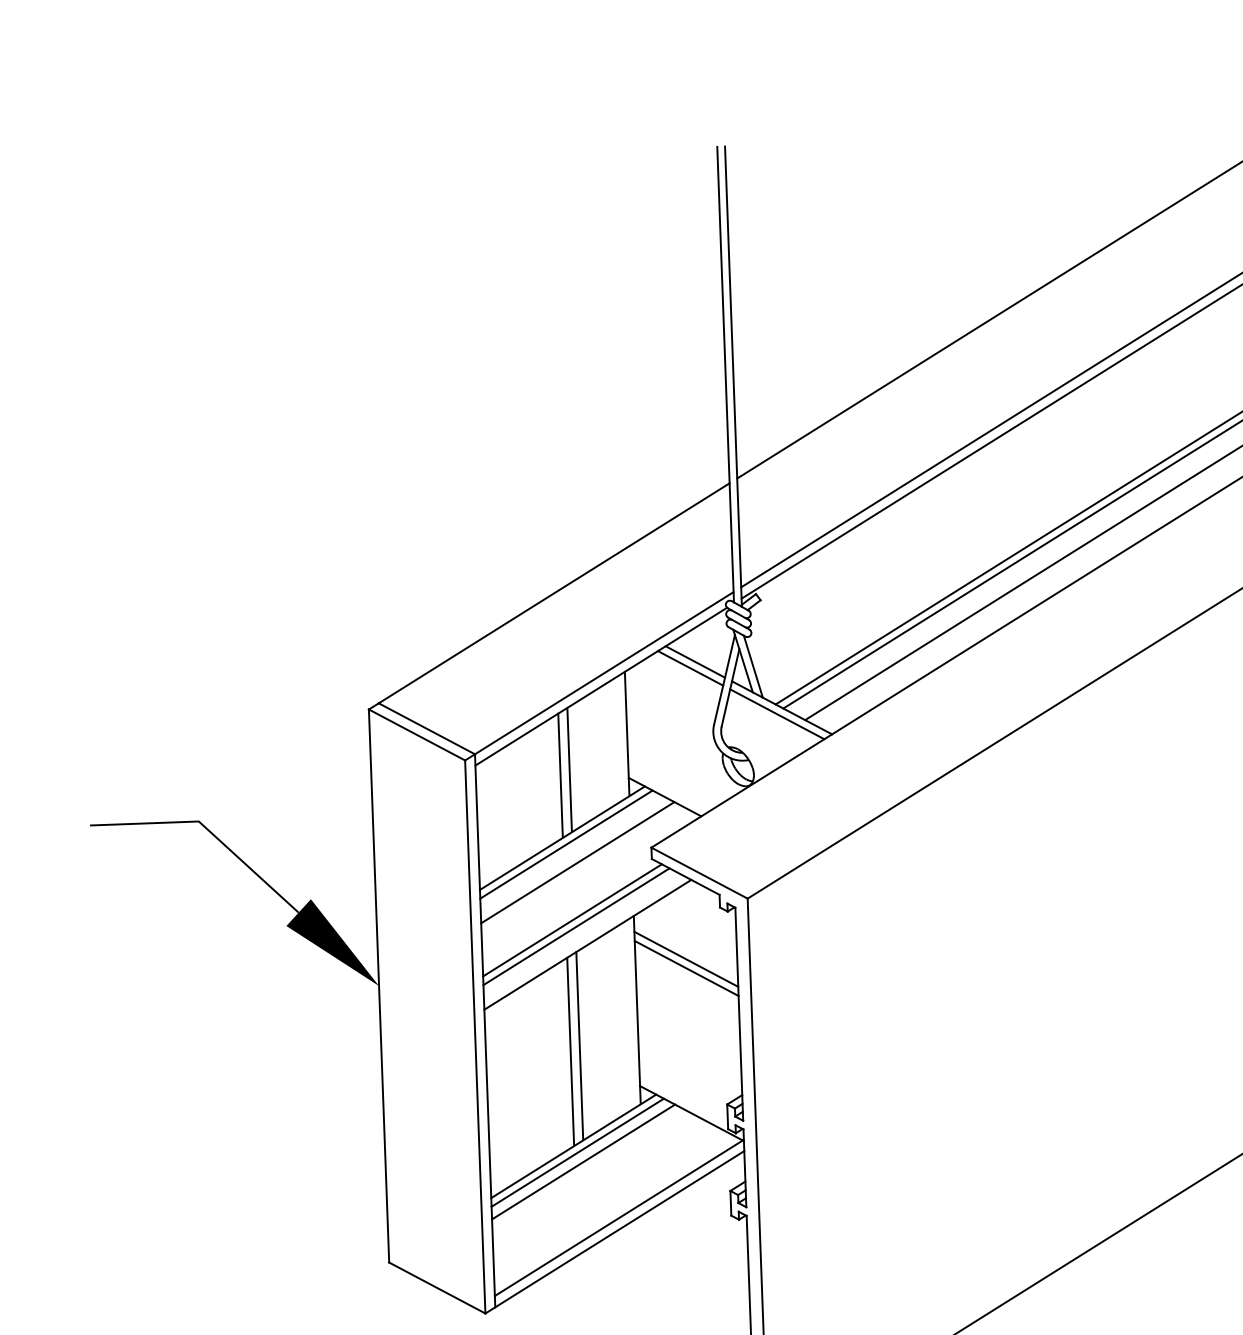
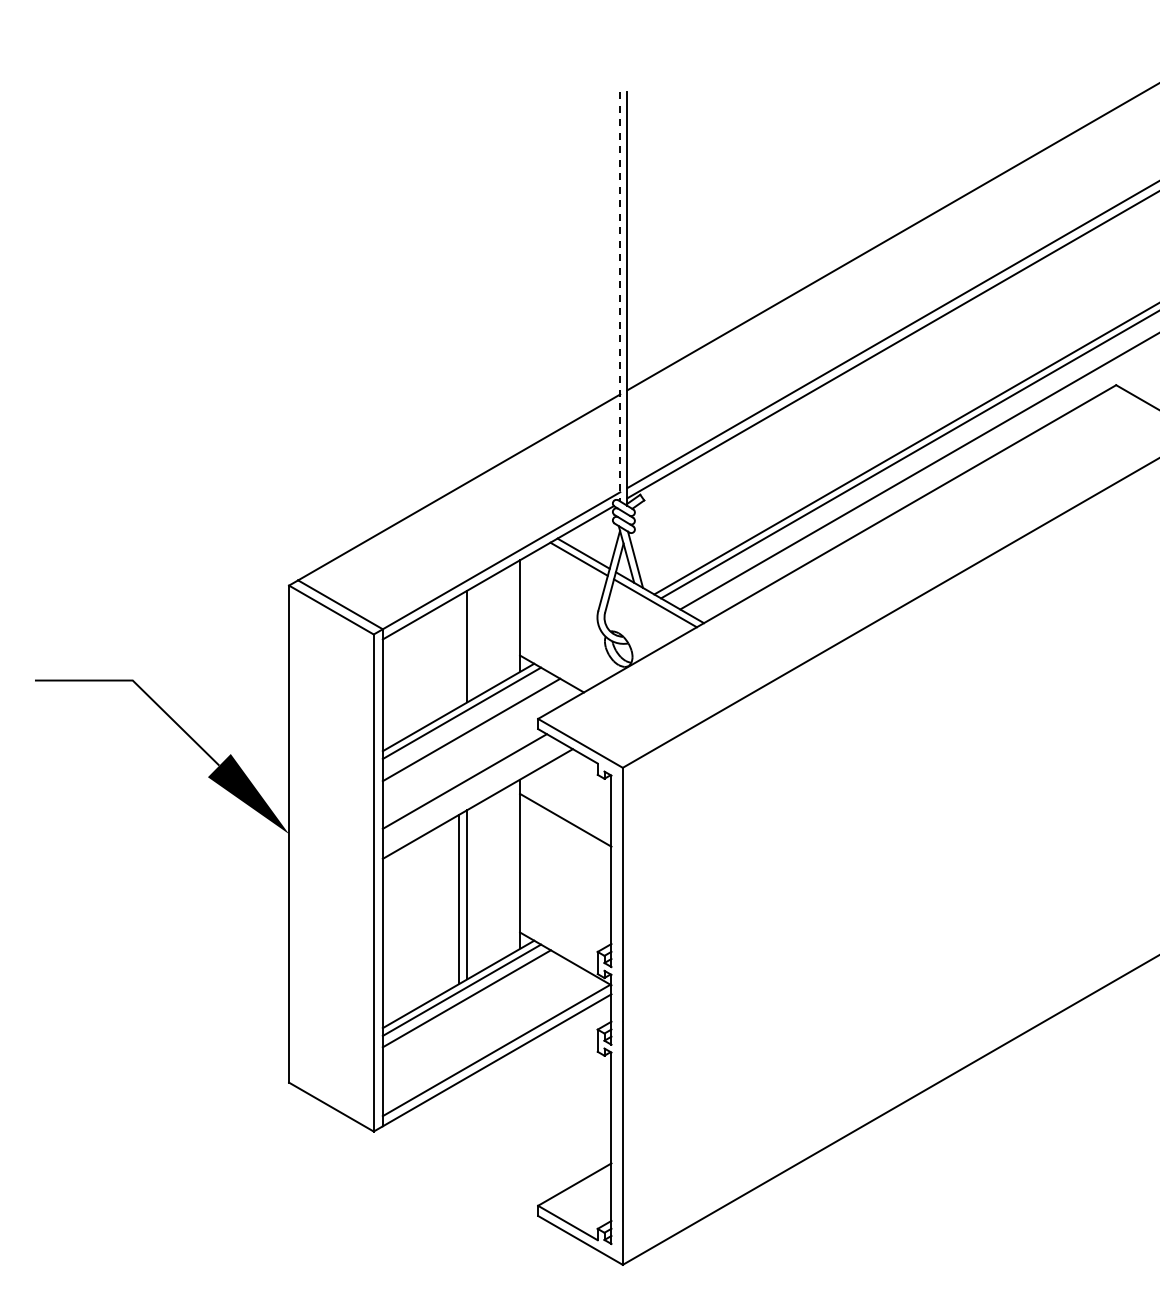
line: (725, 374) -> (620, 296), solid -> dashed
line: (560, 774) -> (458, 650), removed
line: (575, 926) -> (467, 787), removed
line: (686, 968) -> (565, 828), removed

